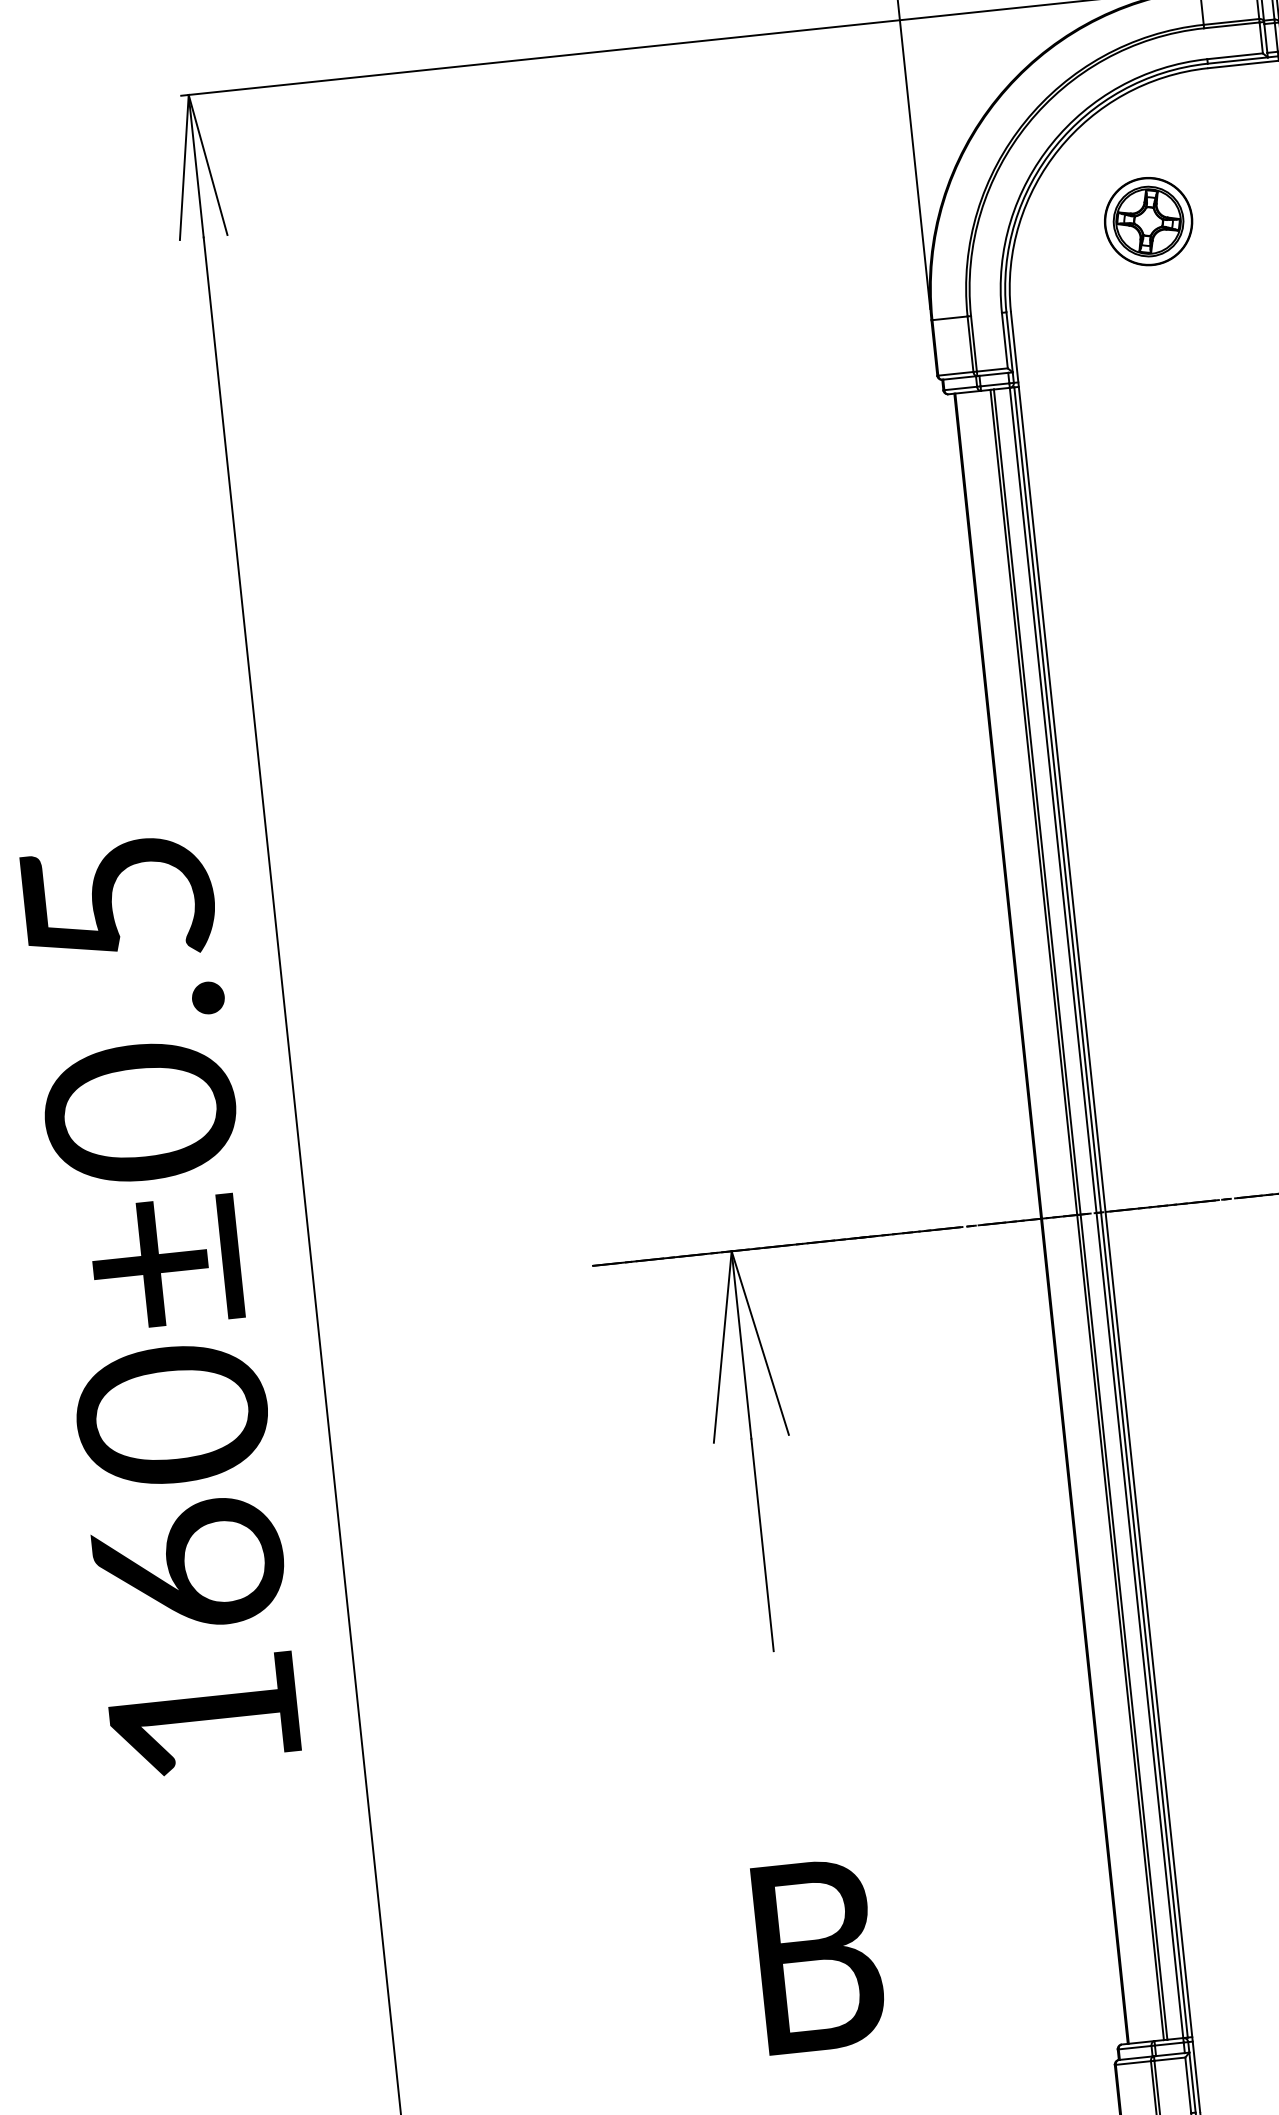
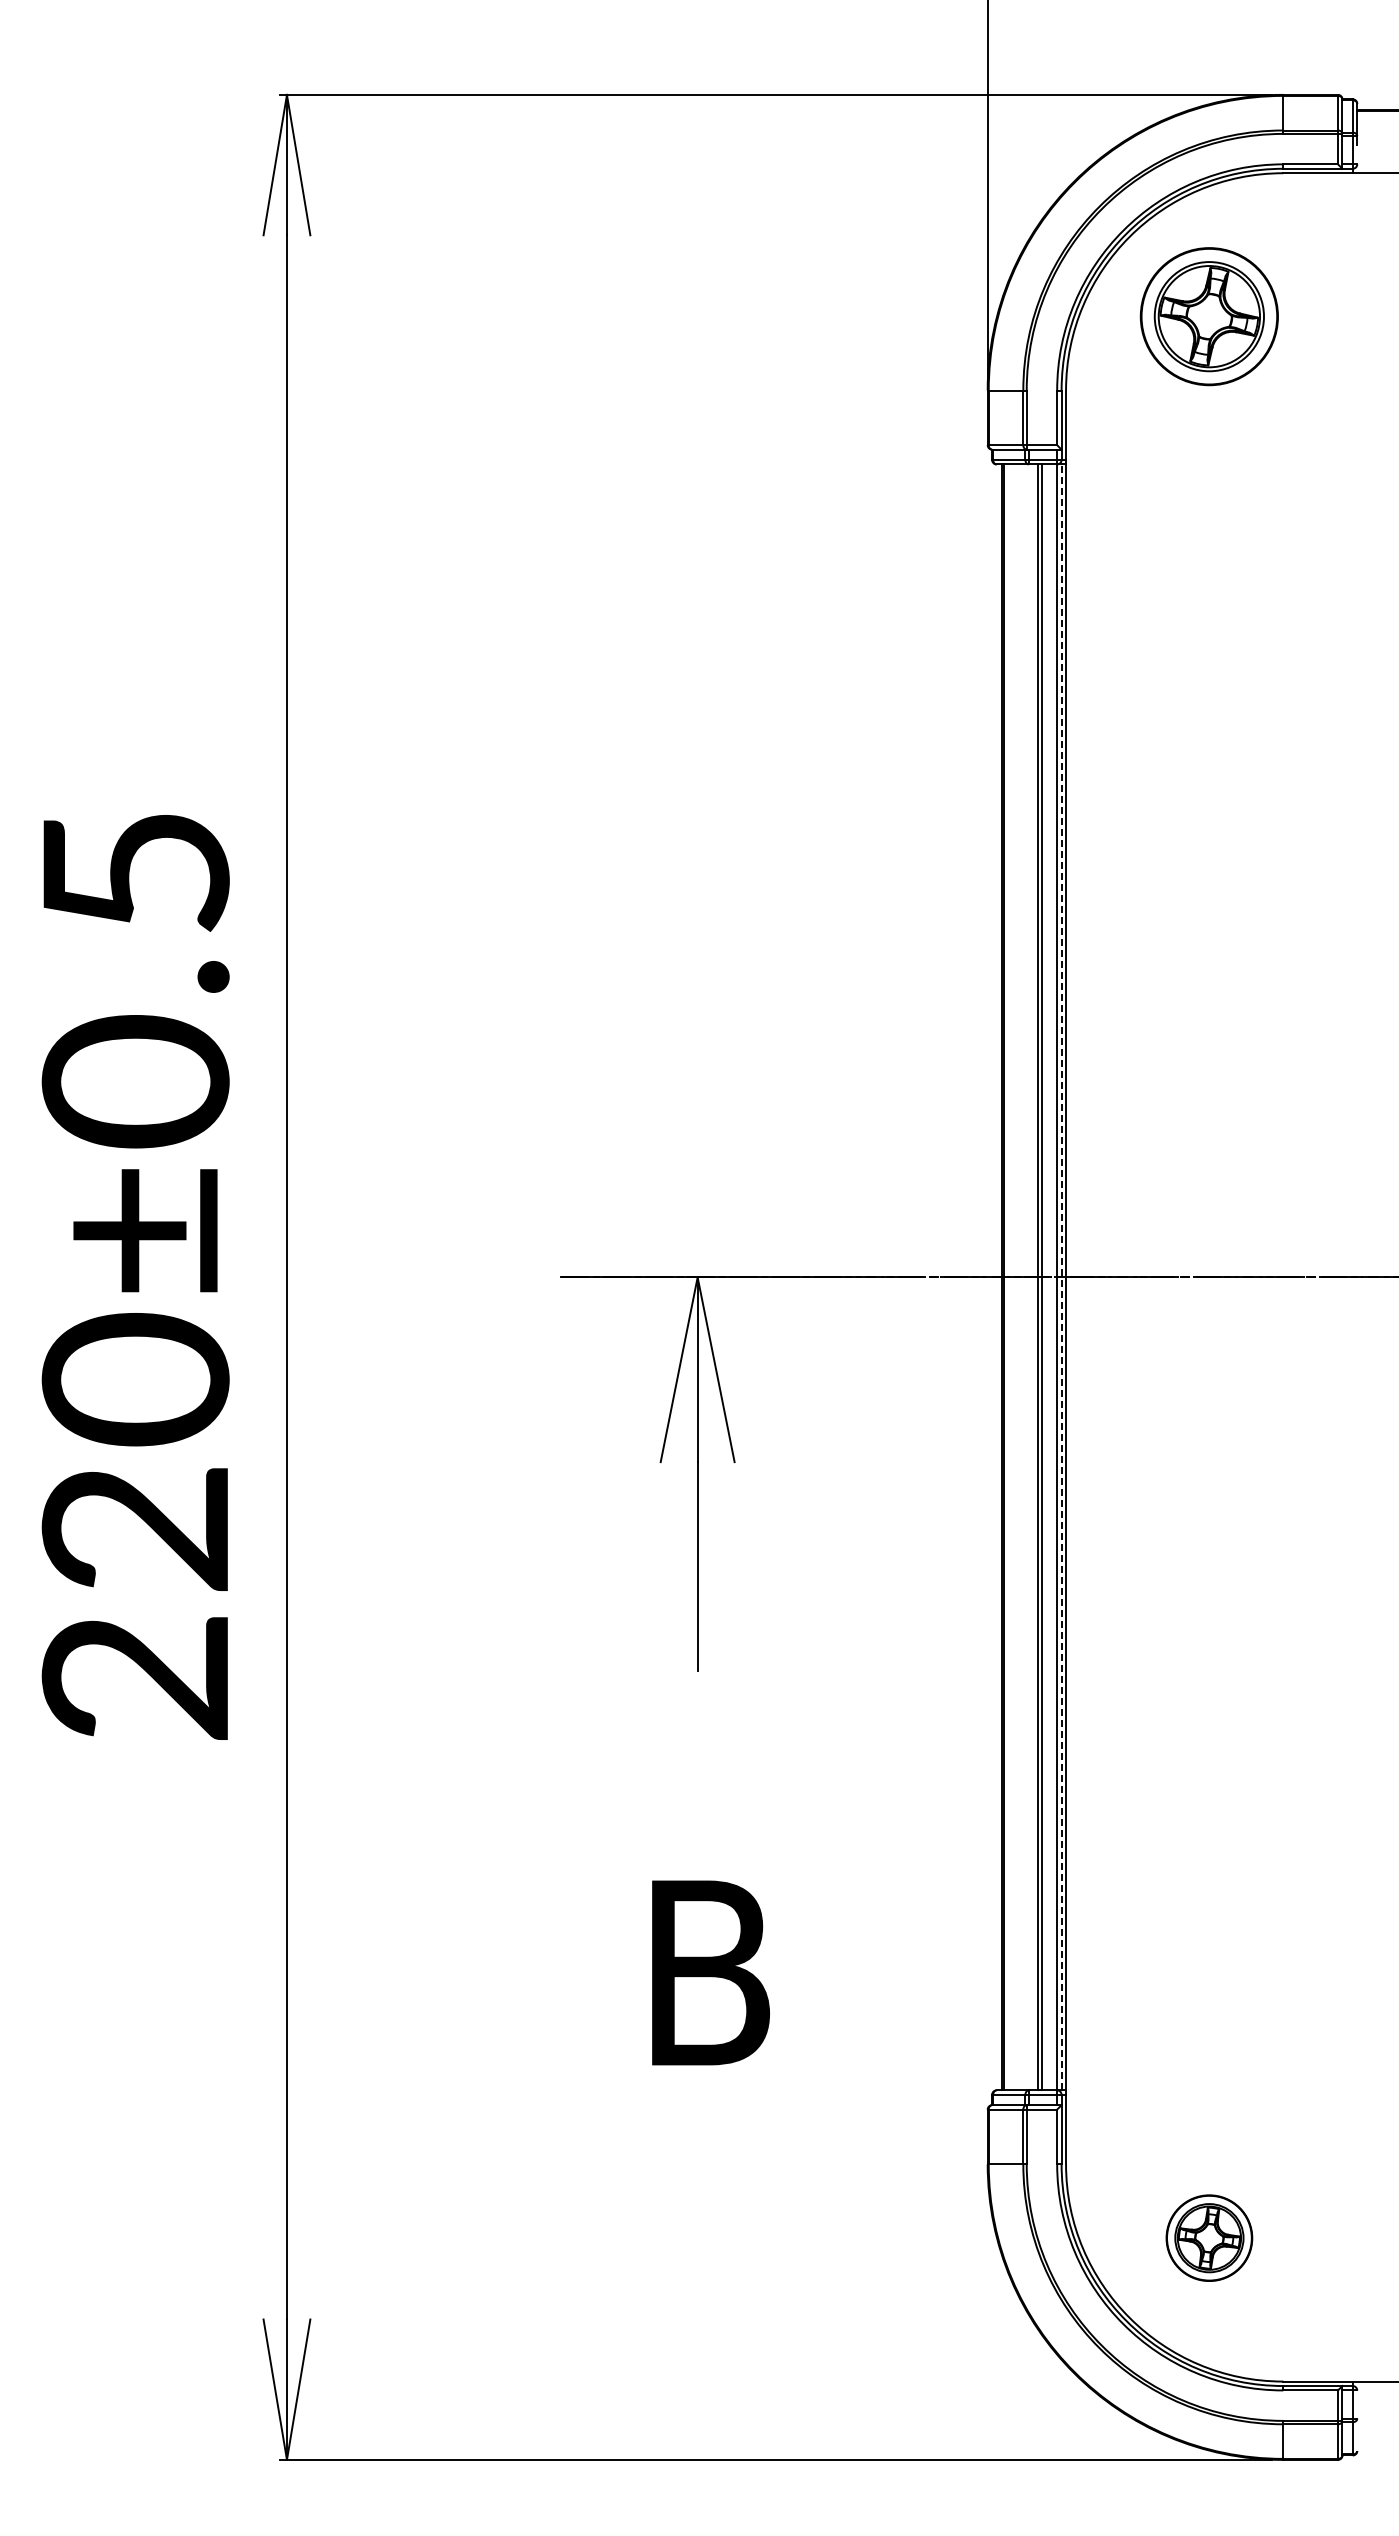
part: (1148, 221) -> (1209, 316), size x1.6
line: (1100, 1212) -> (1061, 1277), solid -> dashed
text: (195, 1641) -> (135, 1602), 160±0.5 -> 220±0.5

